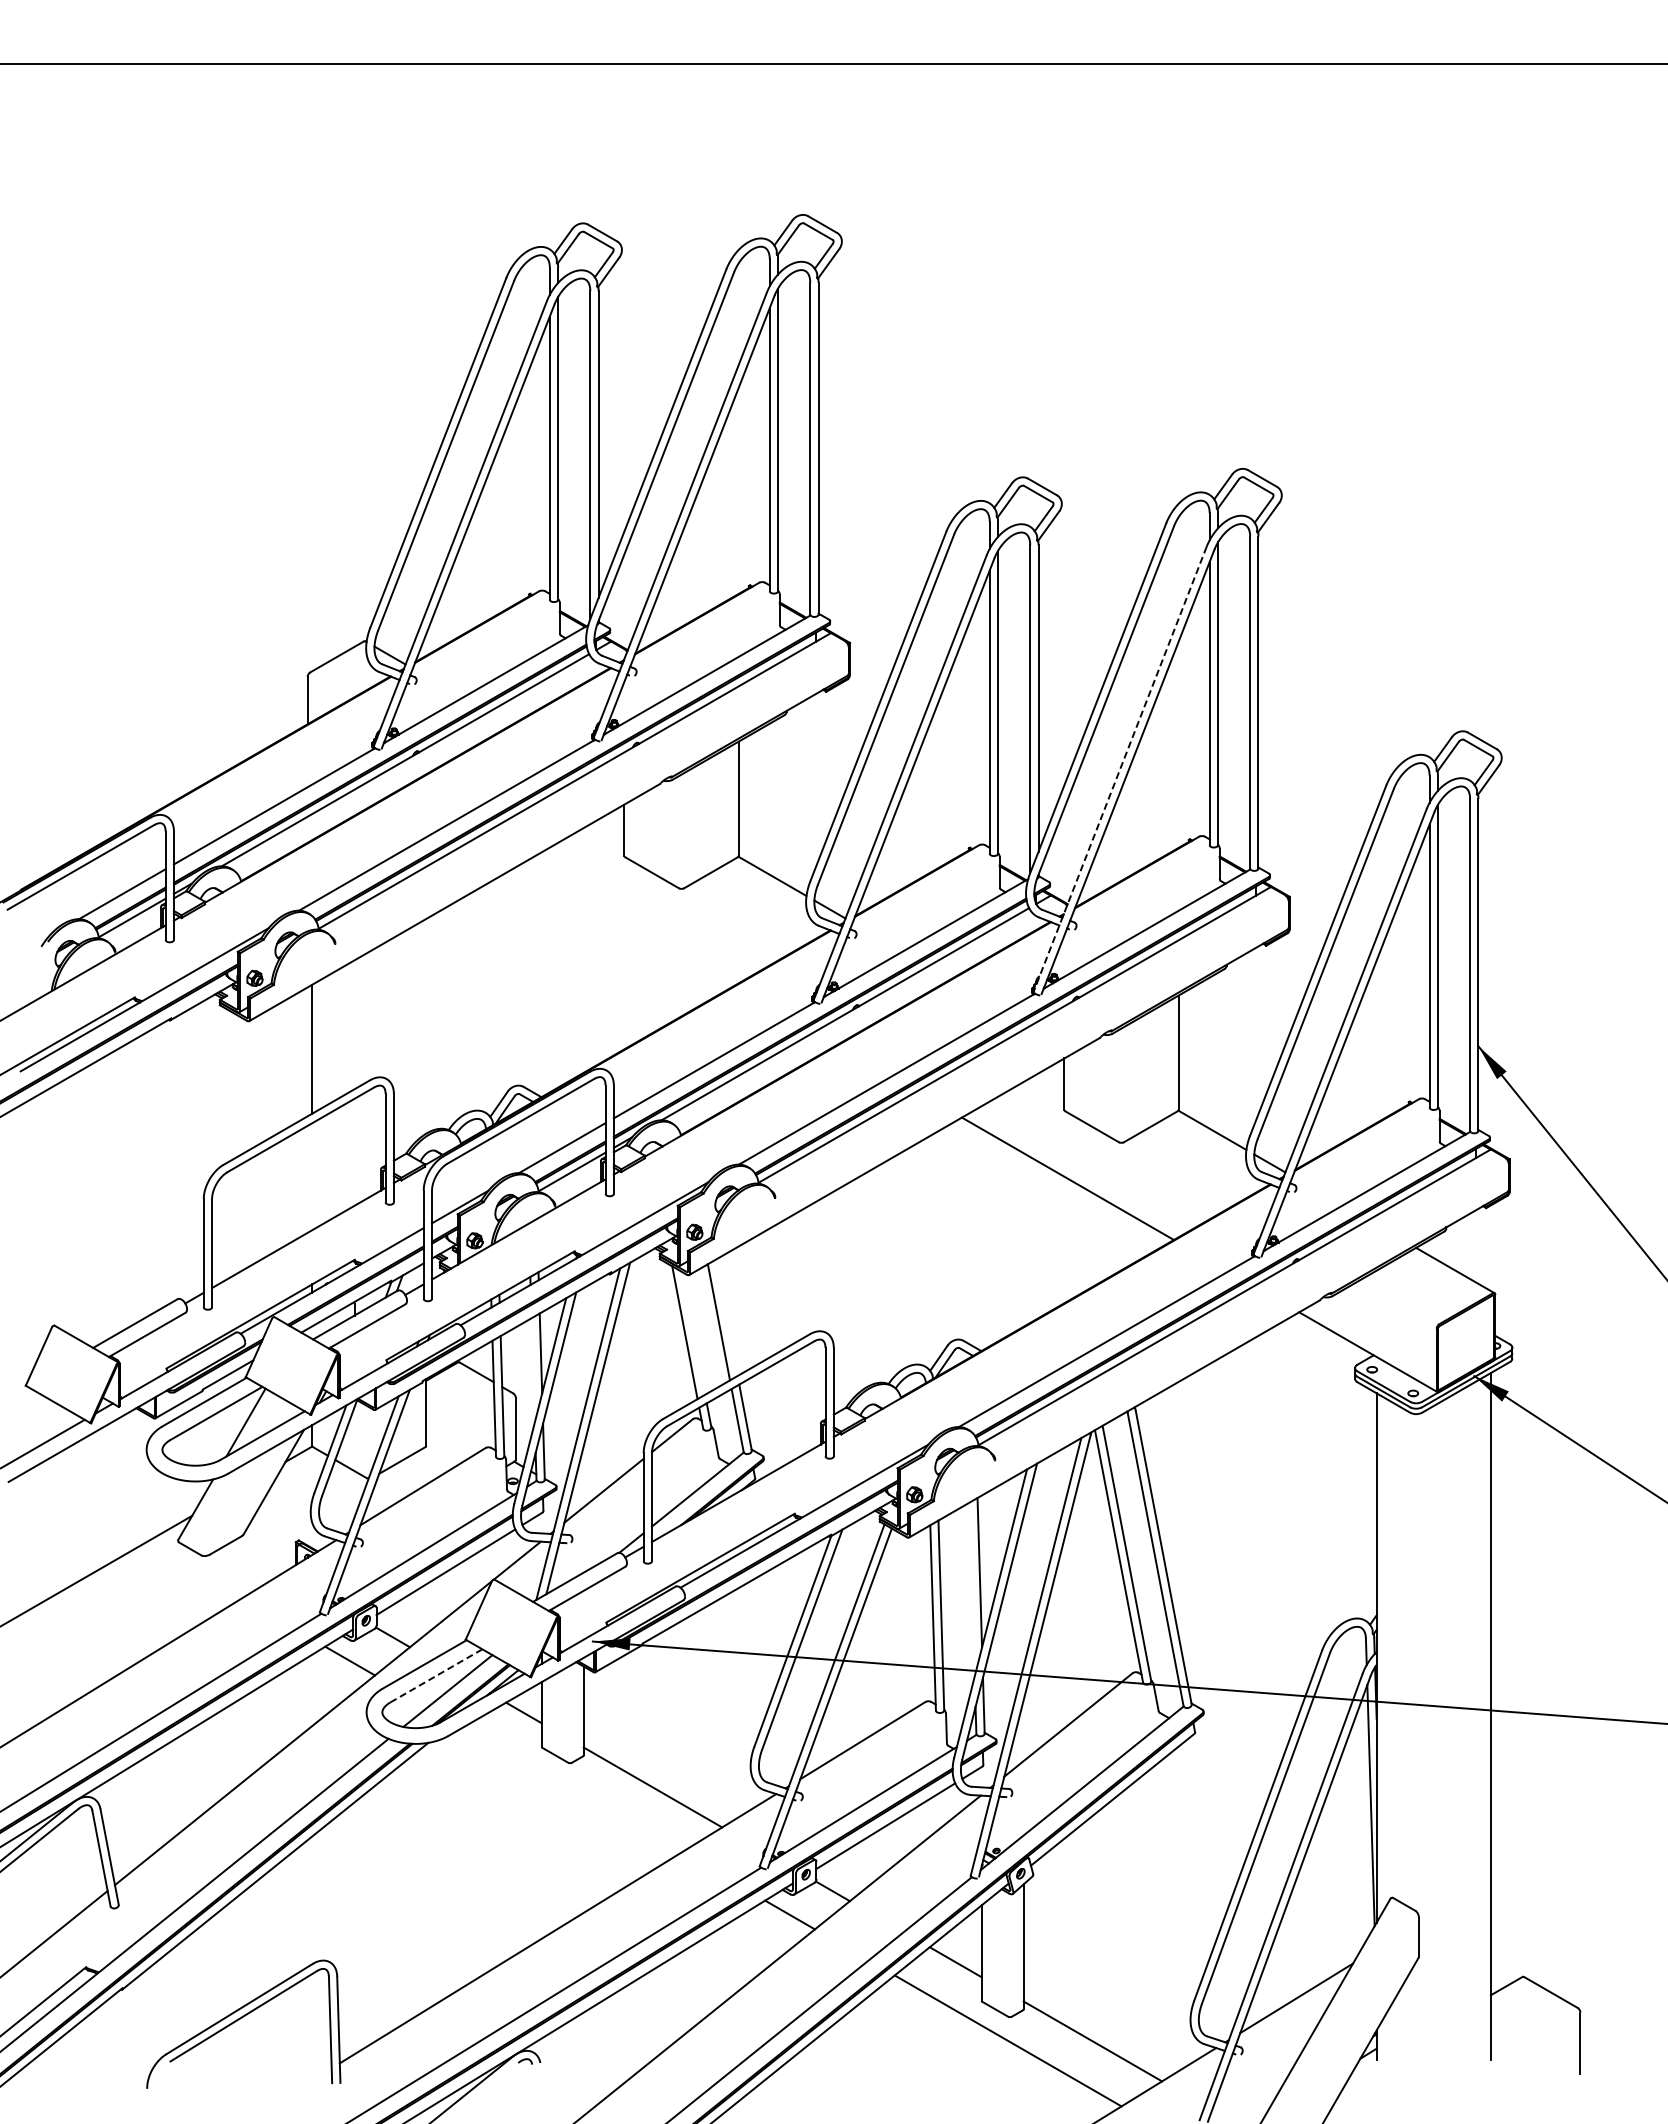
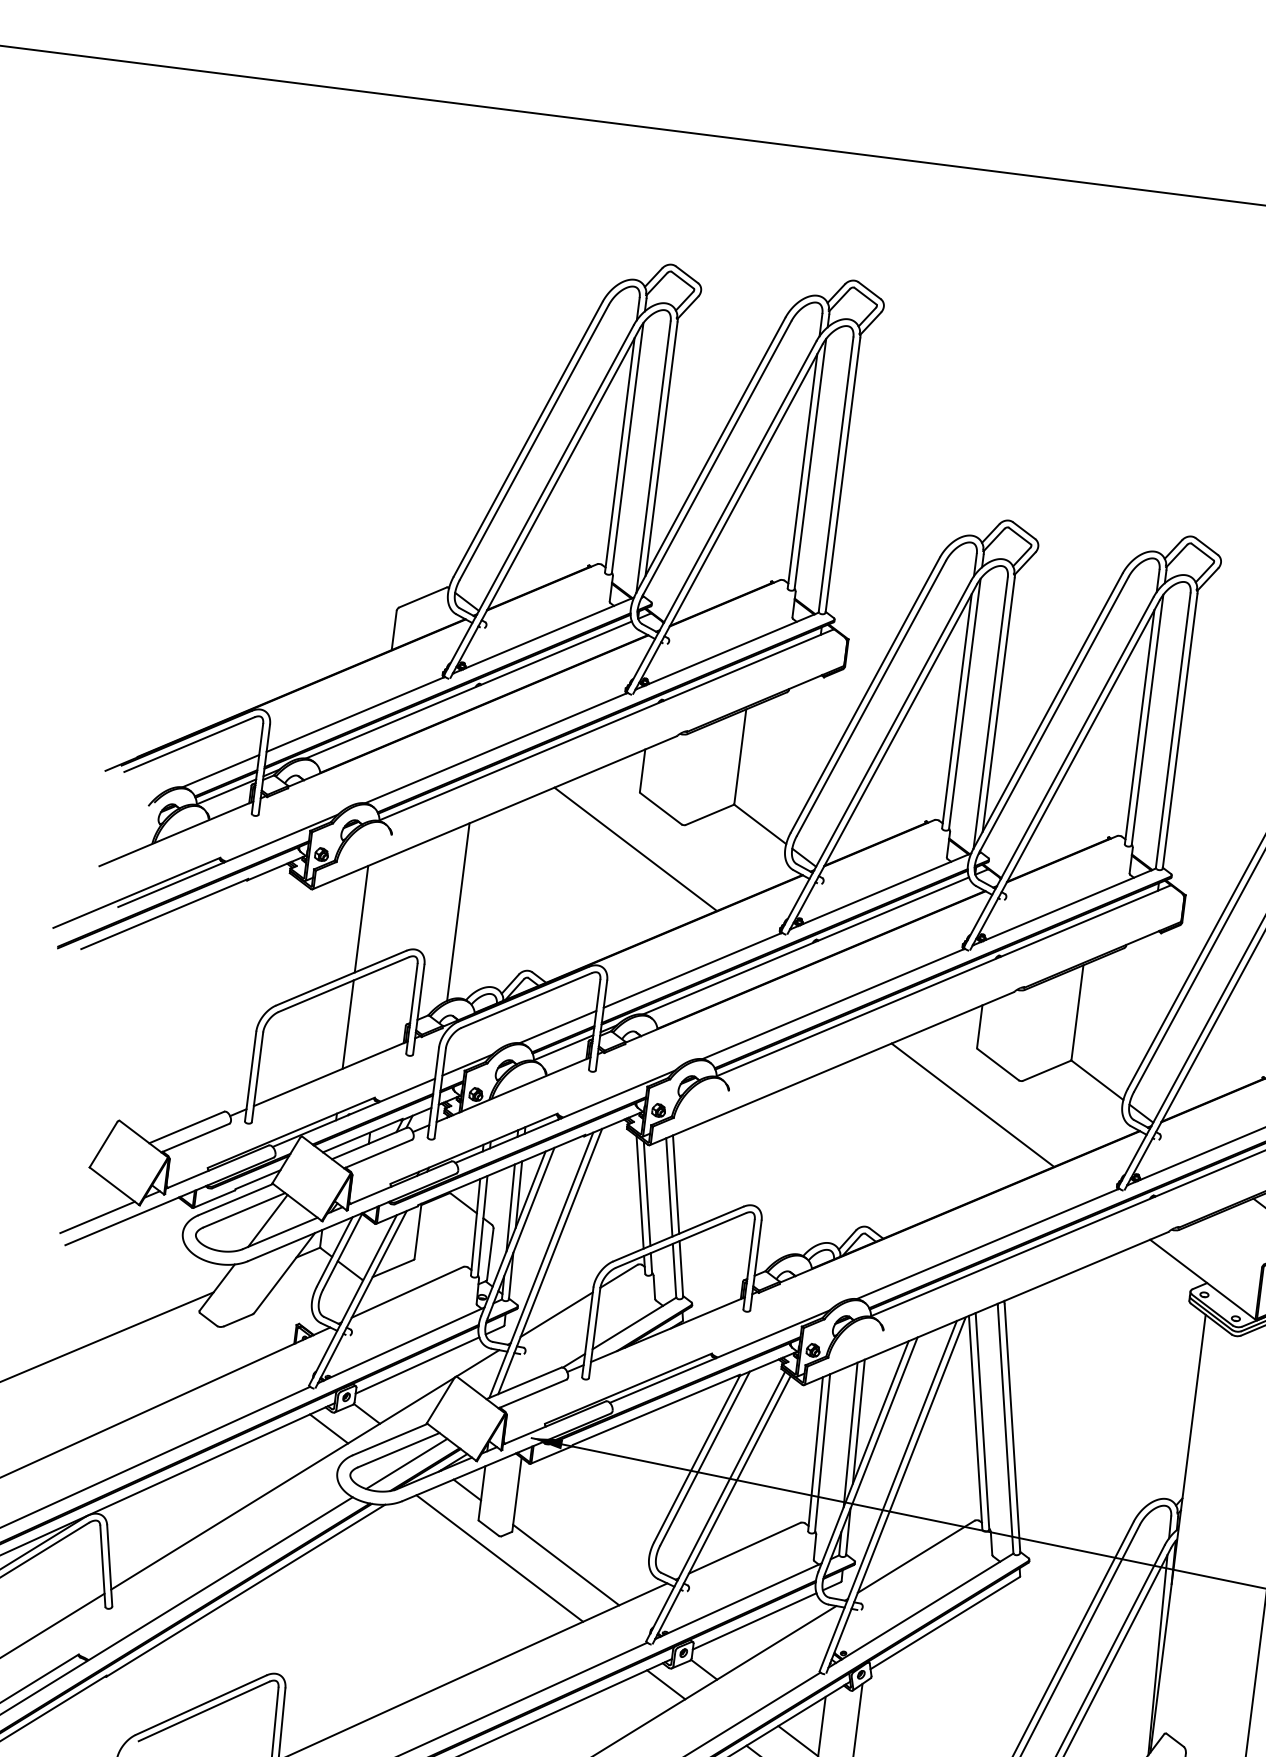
line: (1120, 769) -> (1059, 772), dashed -> solid
line: (628, 924) -> (636, 849), added
line: (426, 1025) -> (458, 911), added
line: (312, 1176) -> (348, 1024), added
line: (726, 1317) -> (676, 1184), added
line: (693, 1332) -> (647, 1193), added
line: (532, 1370) -> (510, 1207), added
line: (971, 1589) -> (850, 1434), added
line: (436, 1675) -> (398, 1449), dashed -> solid
line: (572, 1789) -> (499, 1558), added

